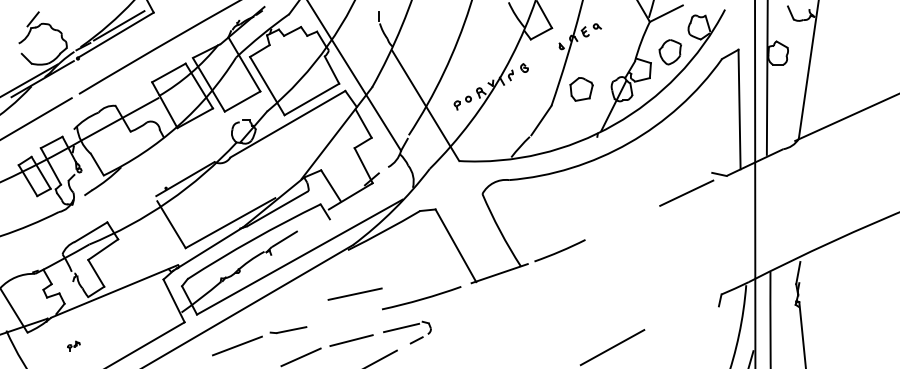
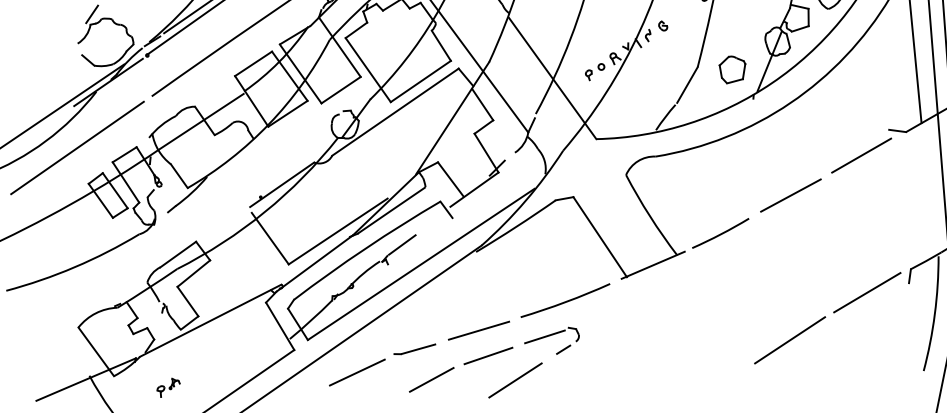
part: (581, 89) -> (732, 69), moved
line: (622, 222) -> (790, 195), added
line: (354, 293) -> (478, 329), moved
line: (682, 311) -> (867, 292), added
part: (73, 345) -> (168, 386), size x1.67

